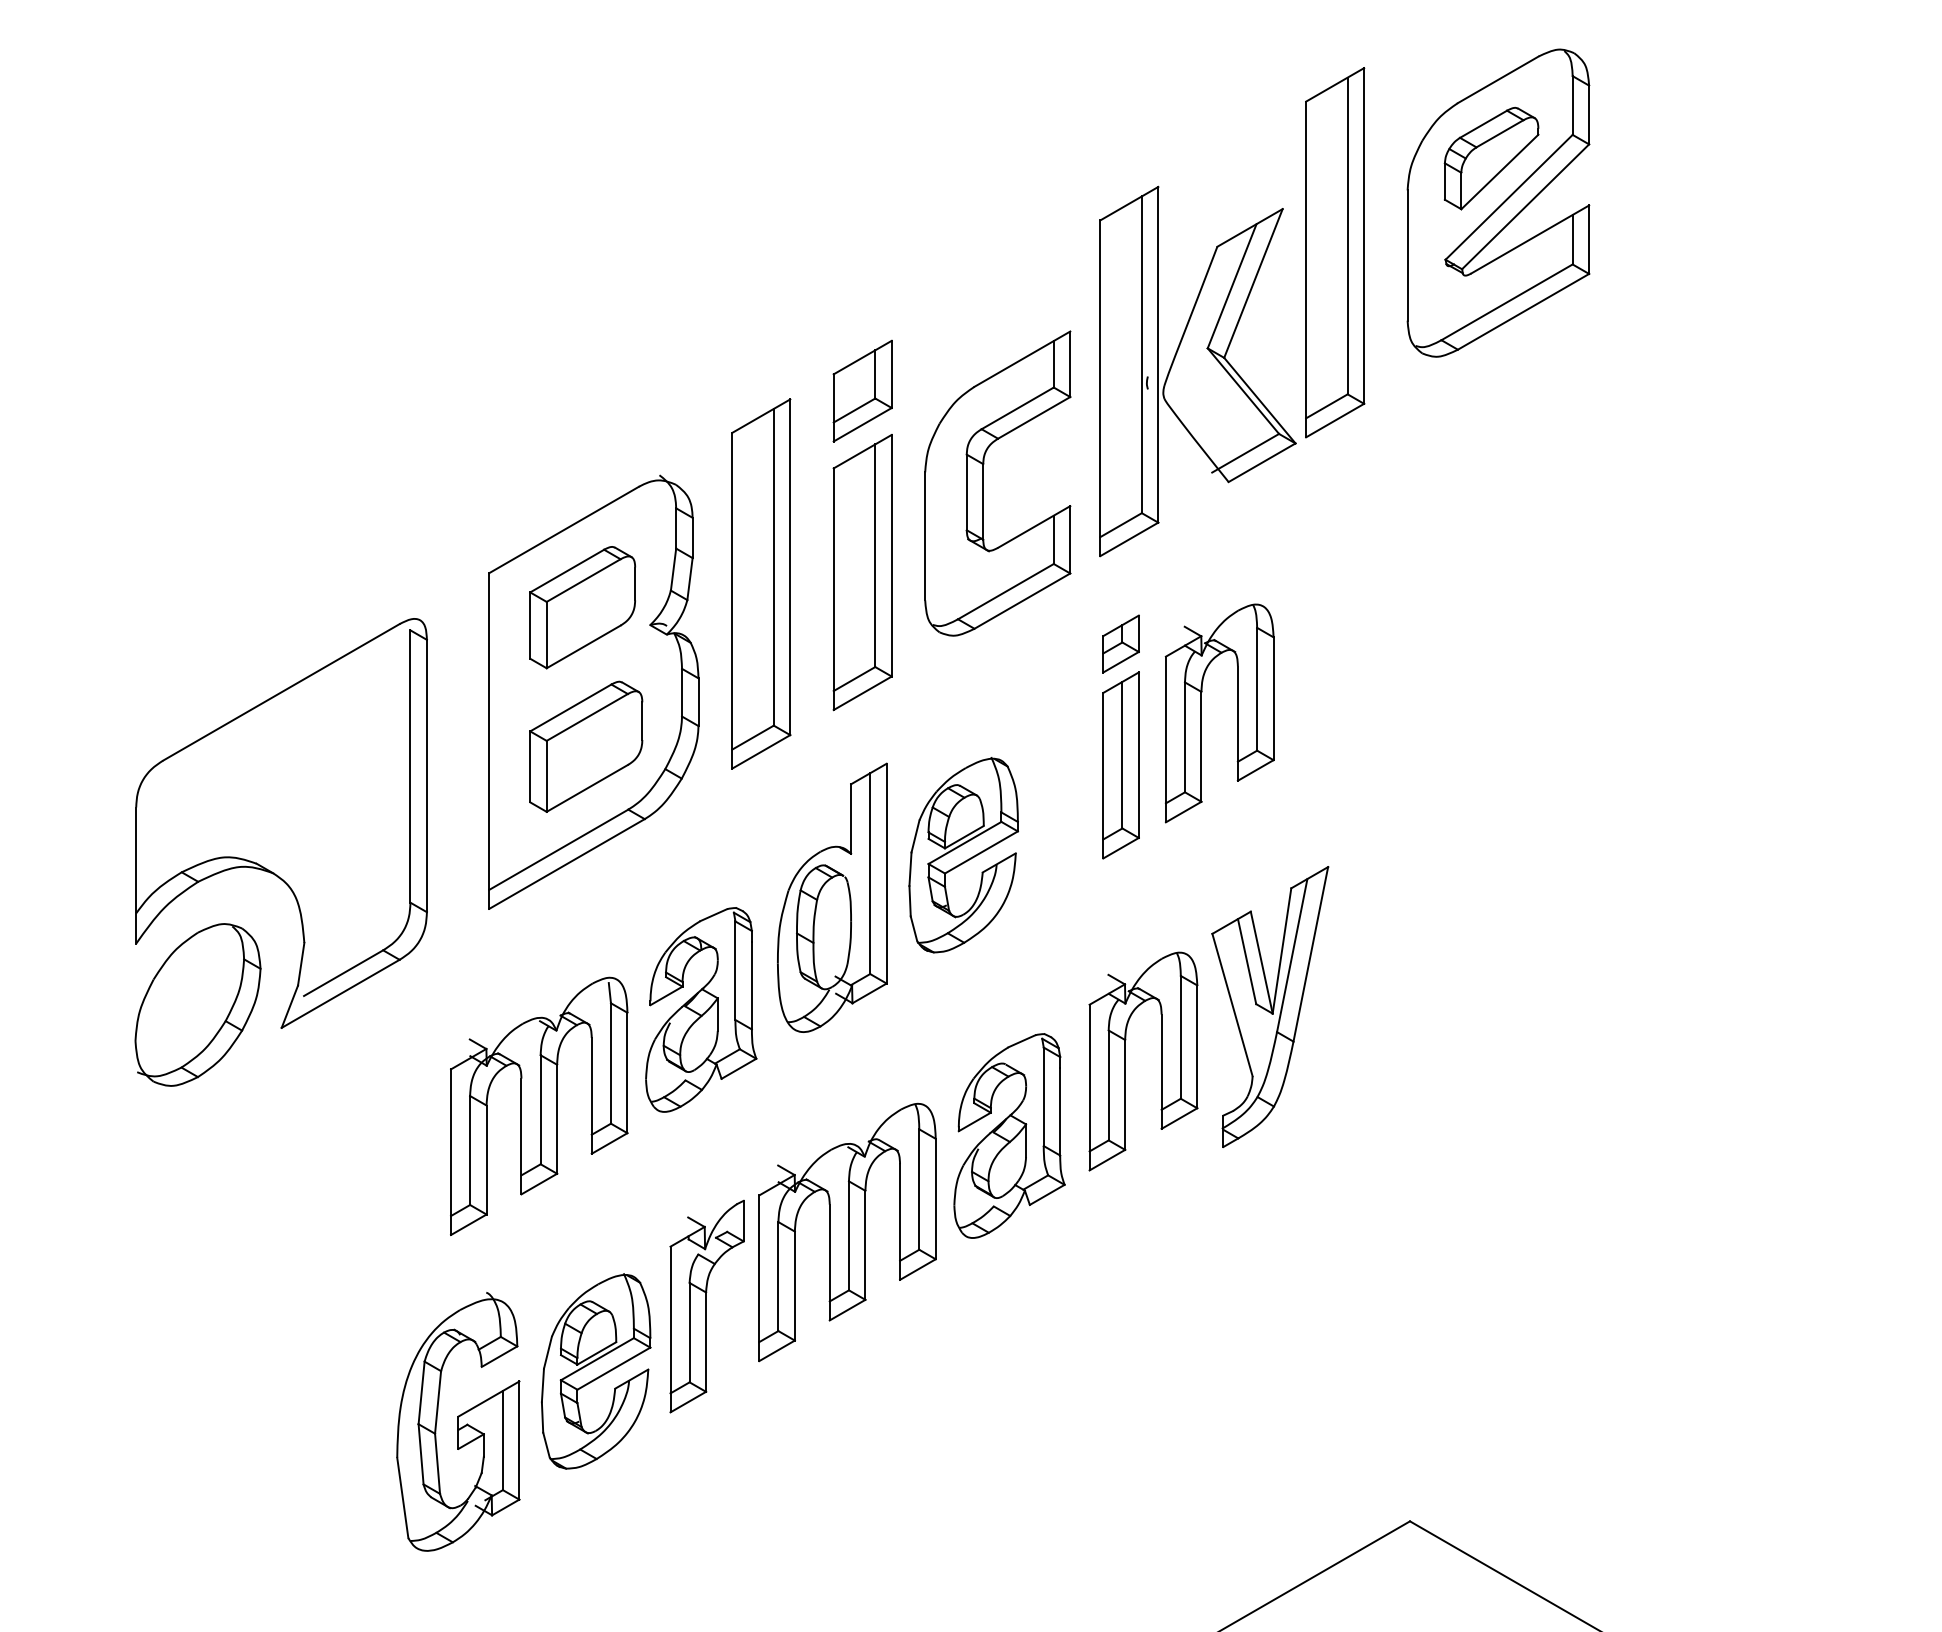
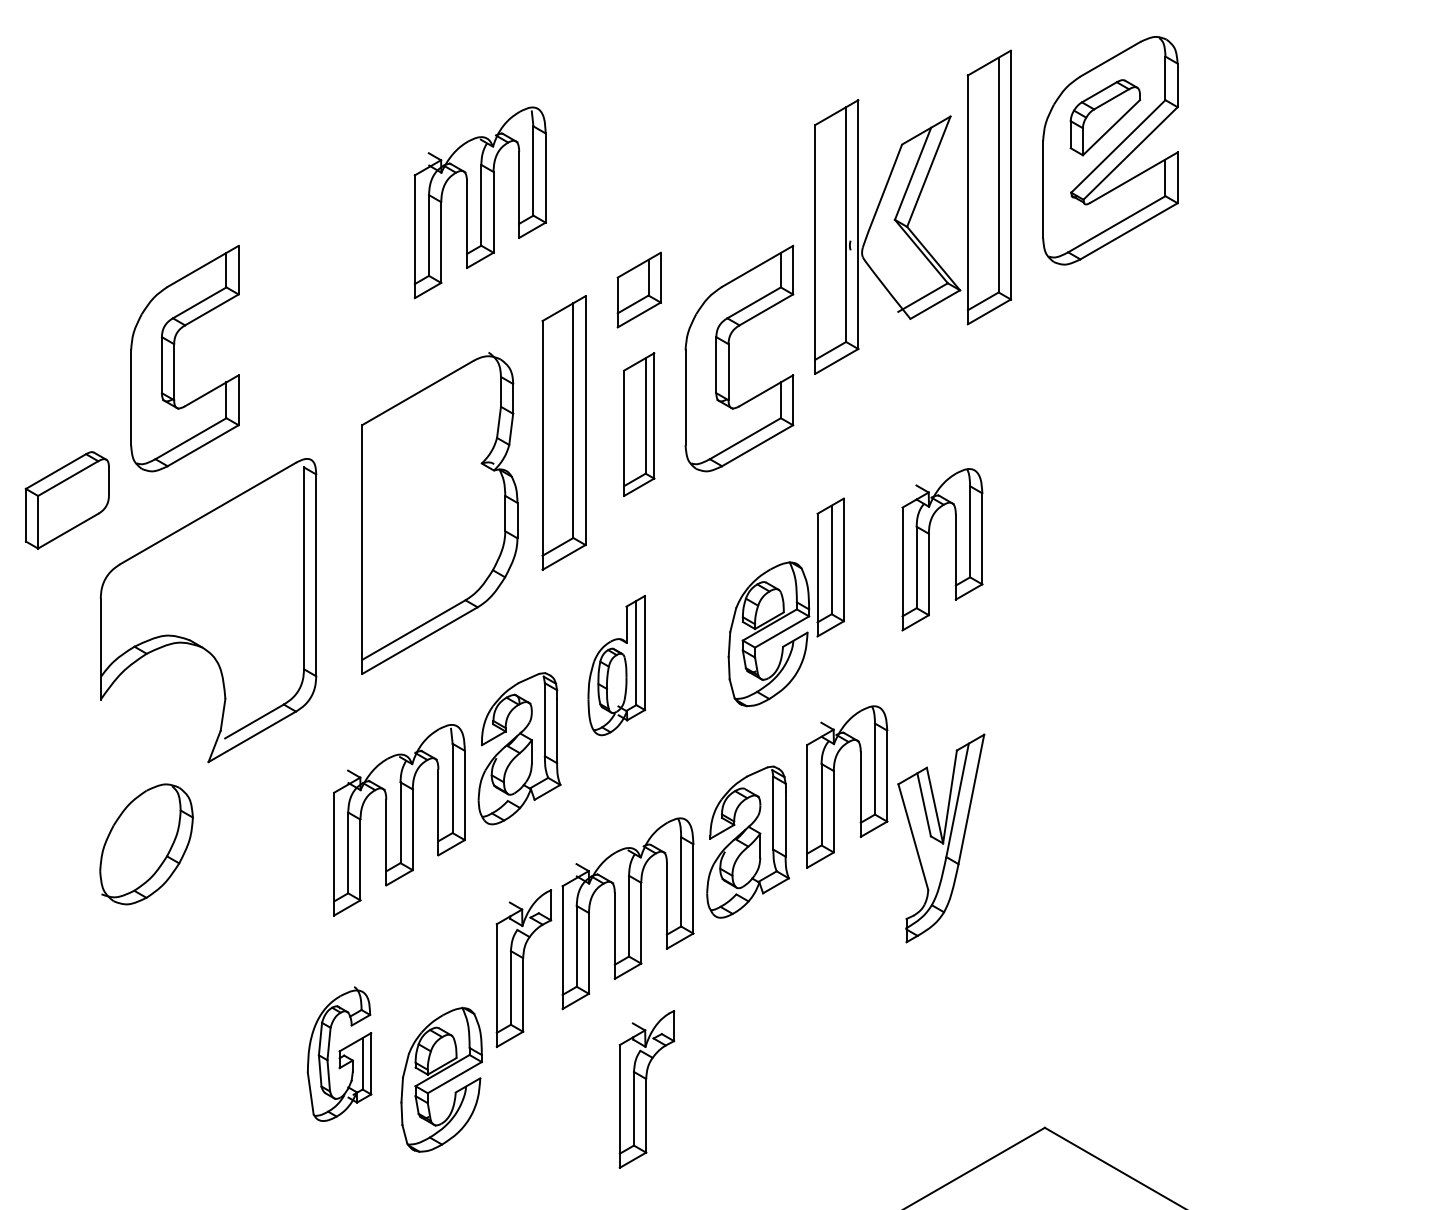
part: (648, 272) -> (480, 202), added
part: (1197, 371) -> (887, 236), moved
part: (235, 483) -> (174, 358), added
part: (862, 572) -> (639, 424), size x0.7
part: (582, 607) -> (431, 450), removed
part: (1120, 643) -> (830, 477), removed
part: (1201, 713) -> (928, 549), moved
part: (586, 746) -> (67, 500), moved
part: (963, 855) -> (768, 634), moved
part: (832, 897) -> (616, 665), size x0.7
part: (197, 1004) -> (146, 844), moved
part: (1270, 1007) -> (941, 838), moved
part: (596, 1371) -> (441, 1079), moved
part: (458, 1421) -> (339, 1053), size x0.7
part: (872, 1469) -> (646, 1089), added

